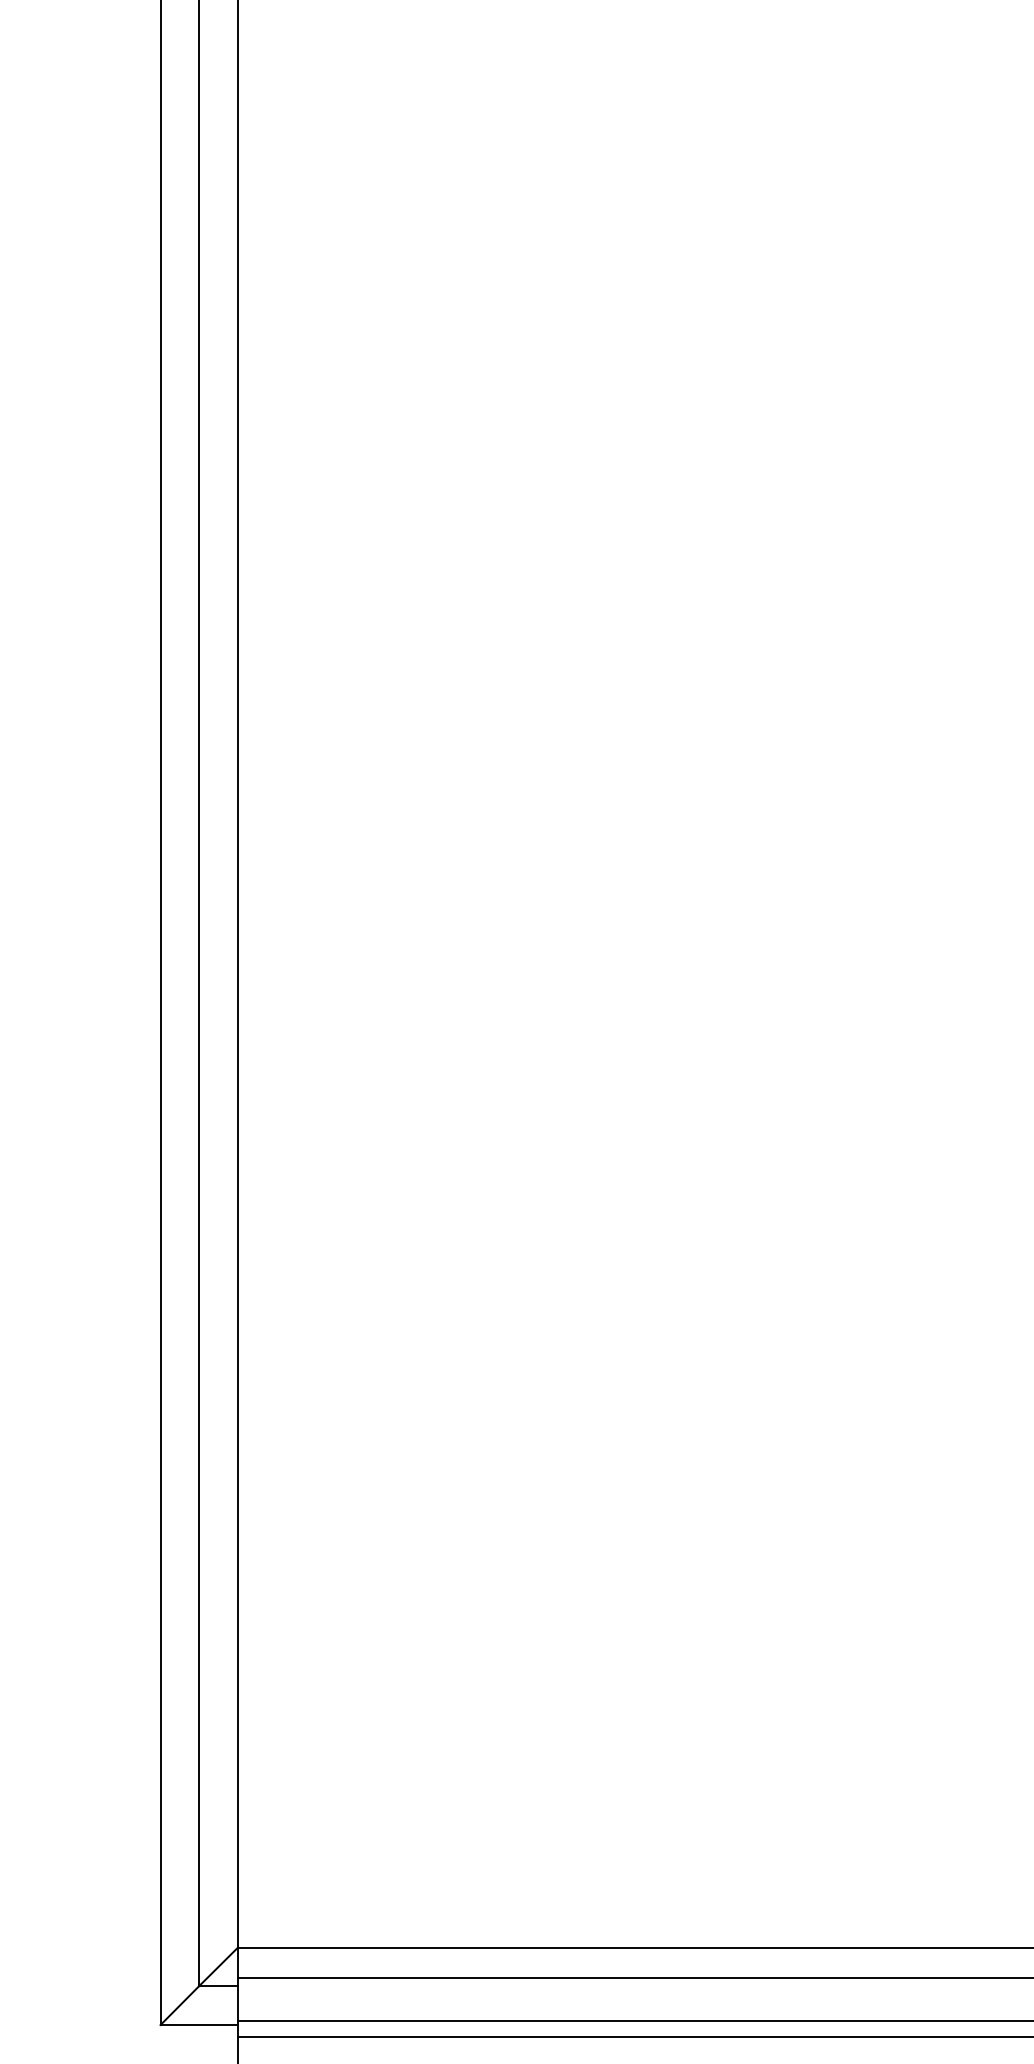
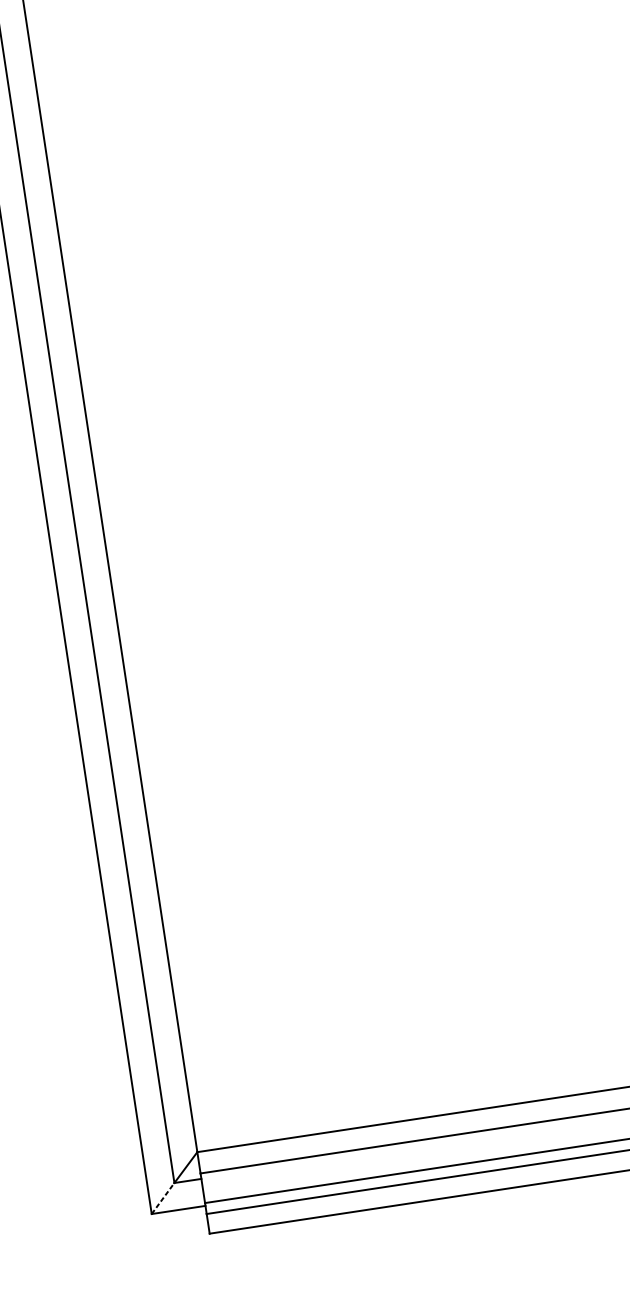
line: (180, 2005) -> (163, 1198), solid -> dashed

